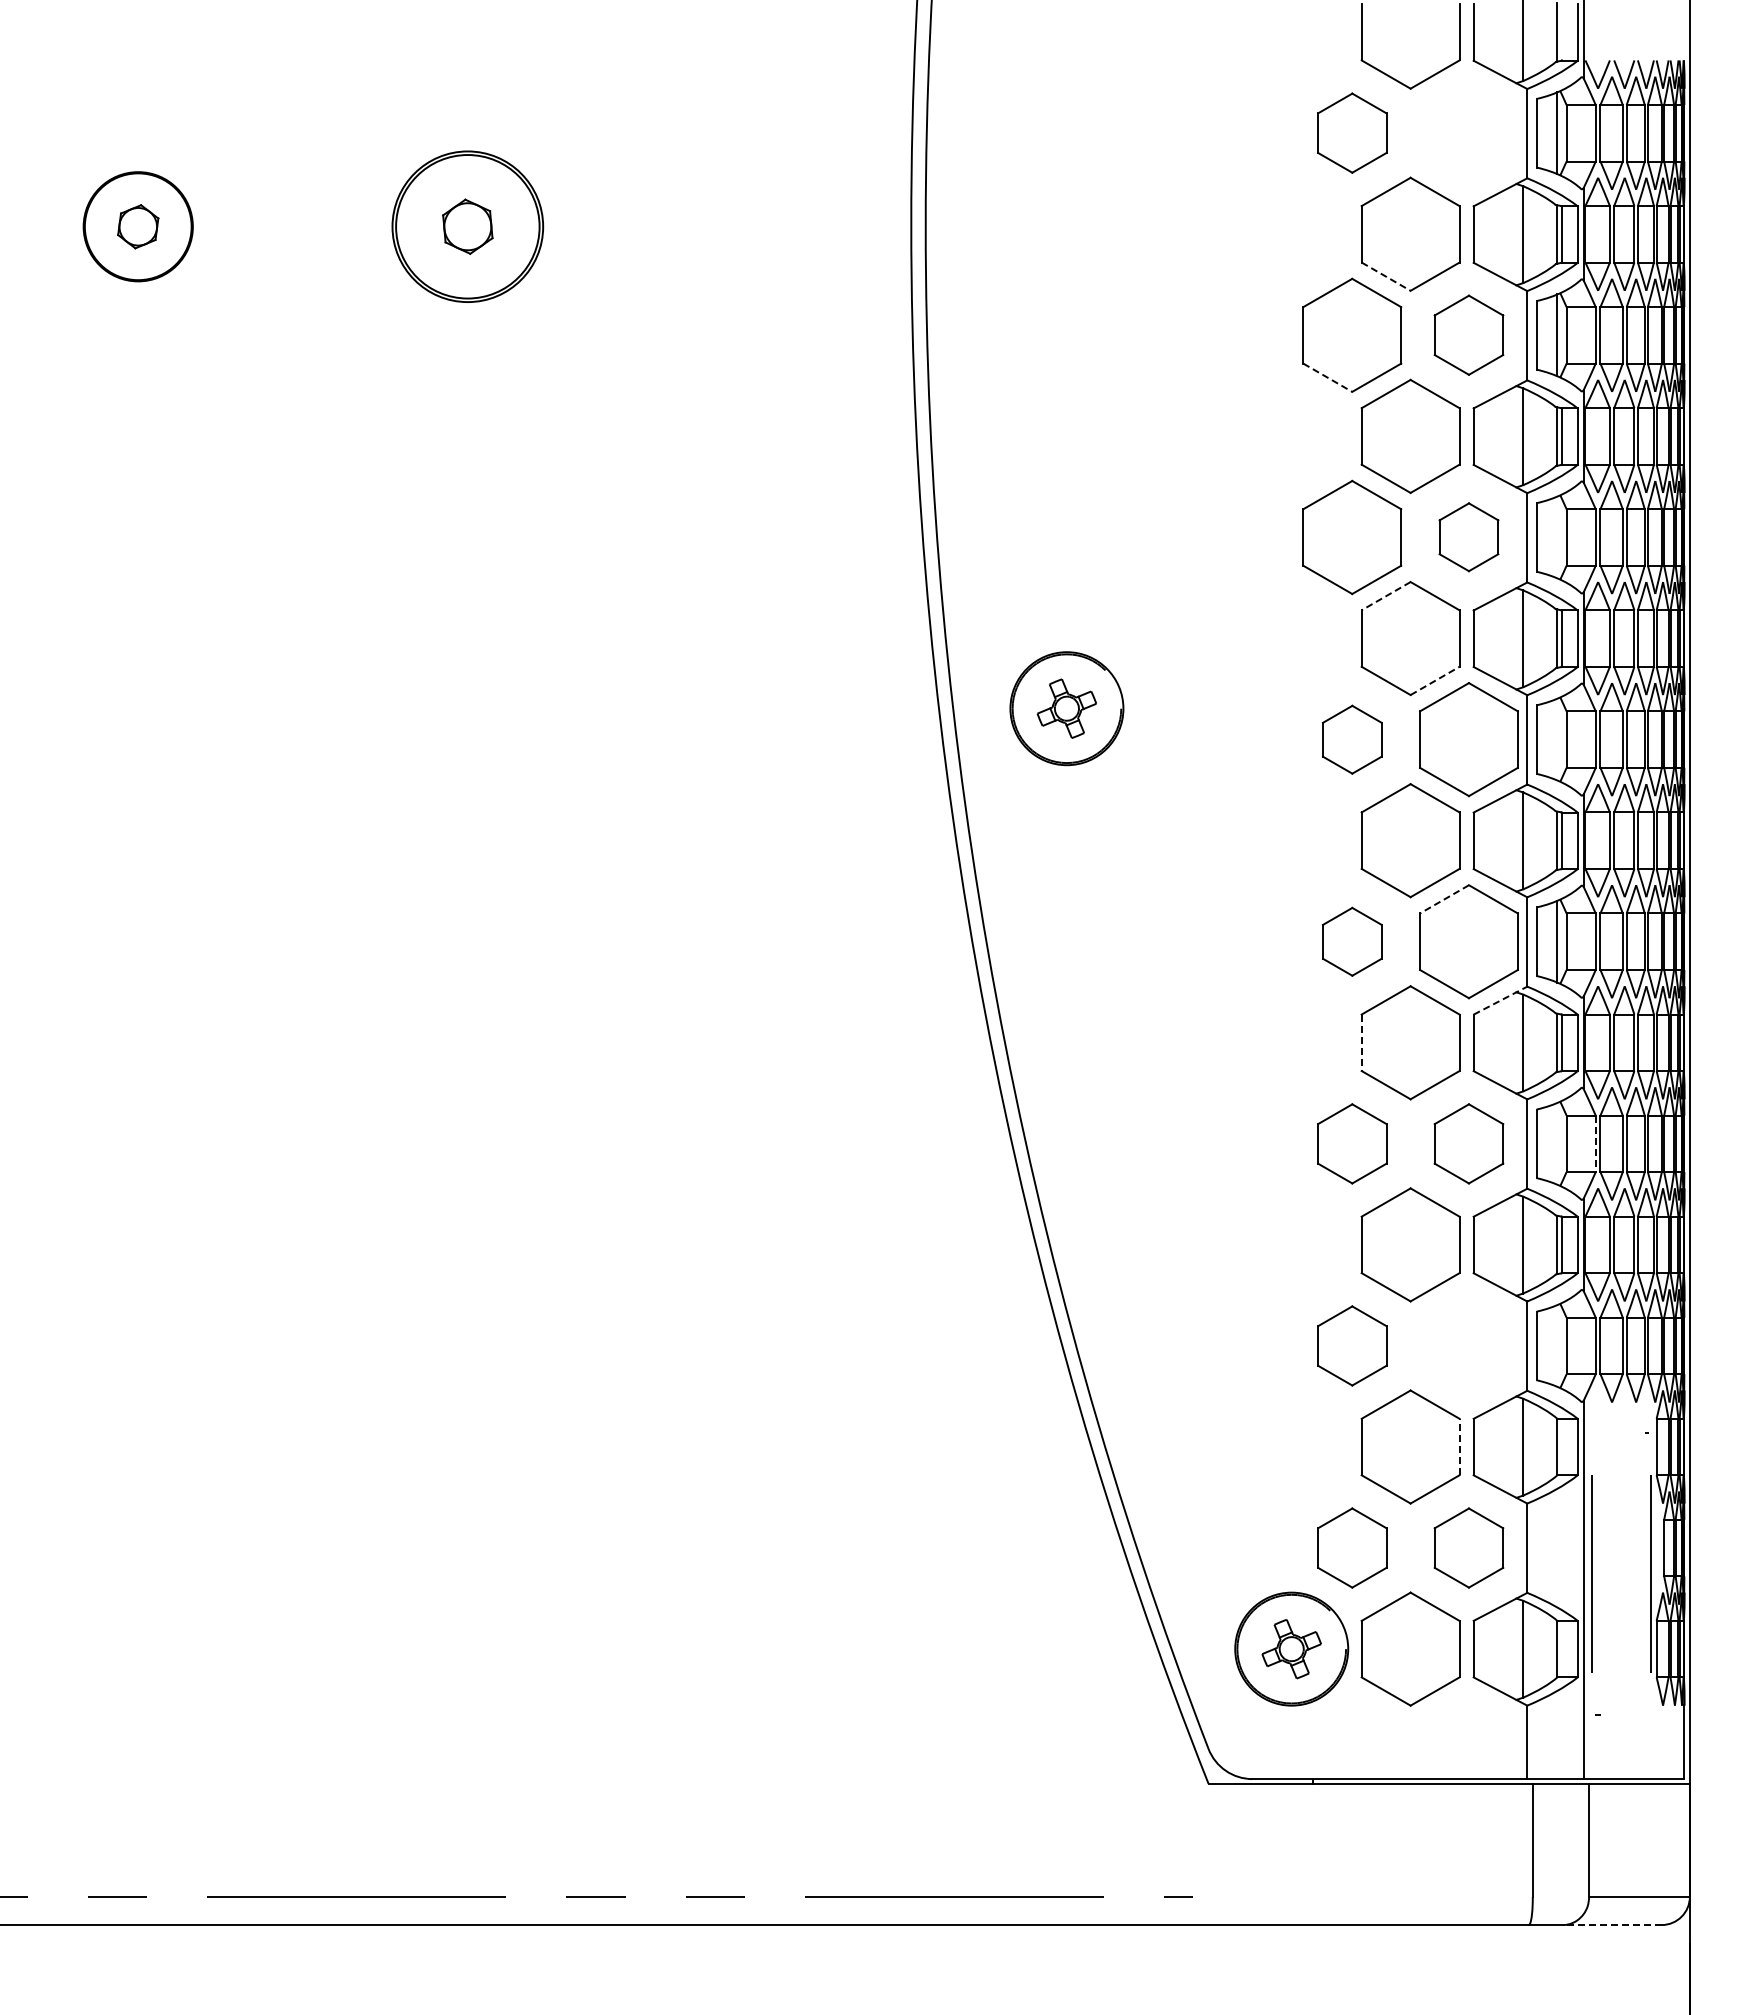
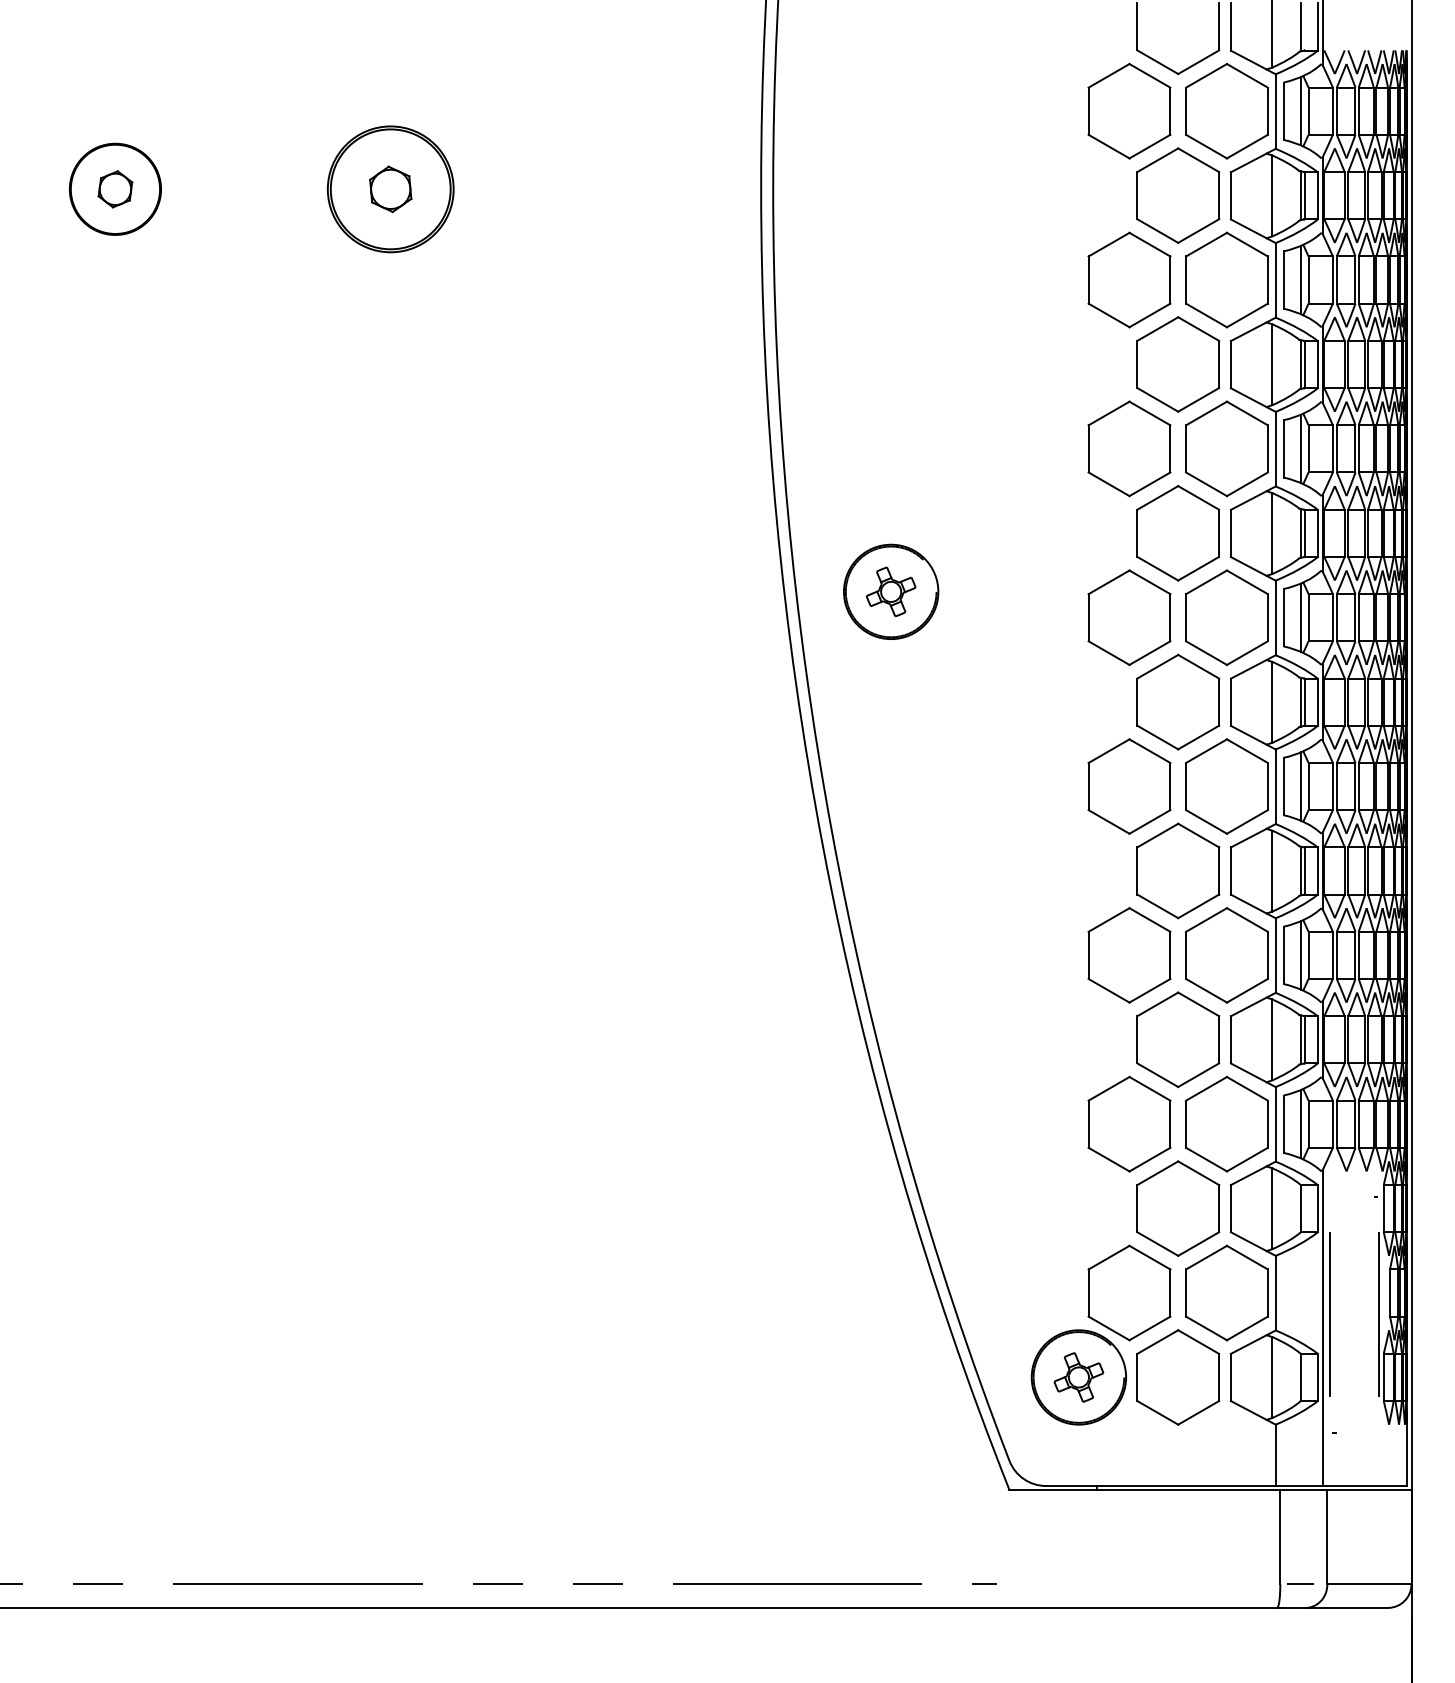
part: (1352, 132) -> (1129, 110), size x1.43
part: (1468, 132) -> (1226, 110), added
line: (1386, 276) -> (1158, 230), dashed -> solid
part: (1468, 334) -> (1226, 279), size x1.43
line: (1328, 378) -> (1109, 316), dashed -> solid
part: (1468, 536) -> (1226, 448), size x1.67
line: (1557, 537) -> (1300, 448), added
line: (1385, 596) -> (1157, 498), dashed -> solid
line: (1435, 680) -> (1199, 568), dashed -> solid
part: (1352, 739) -> (1129, 617), size x1.67
line: (1557, 739) -> (1300, 617), added
line: (1444, 899) -> (1206, 751), dashed -> solid
part: (1352, 941) -> (1129, 786), size x1.67
line: (1500, 1000) -> (1253, 835), dashed -> solid
line: (1361, 1043) -> (1137, 871), dashed -> solid
part: (1352, 1143) -> (1129, 955), size x1.43
part: (1468, 1143) -> (1226, 955), size x1.43
line: (1557, 1143) -> (1300, 955), added
line: (1595, 1144) -> (1332, 955), dashed -> solid
part: (1352, 1345) -> (1129, 1123), size x1.43
part: (1468, 1345) -> (1226, 1123), added
line: (1557, 1345) -> (1300, 1123), added
line: (1459, 1446) -> (1219, 1208), dashed -> solid
part: (1352, 1547) -> (1129, 1292), size x1.43
part: (1468, 1547) -> (1226, 1292), size x1.43
line: (1556, 1896) -> (1300, 1584), added
line: (1611, 1925) -> (1346, 1608), dashed -> solid

